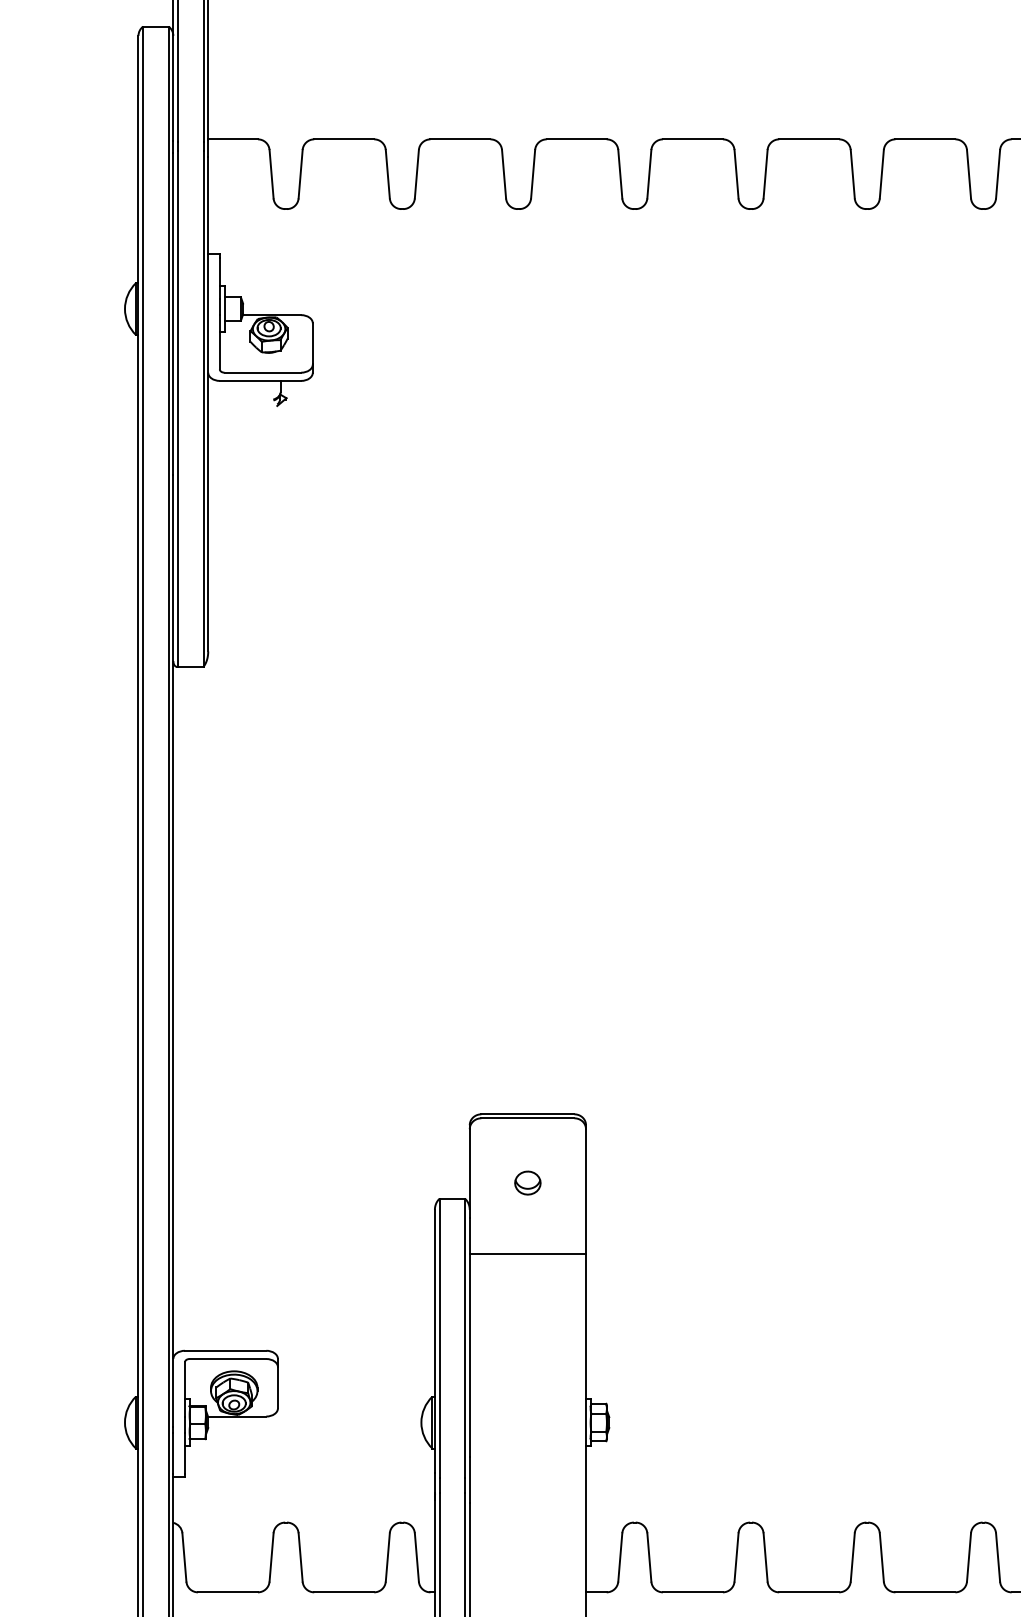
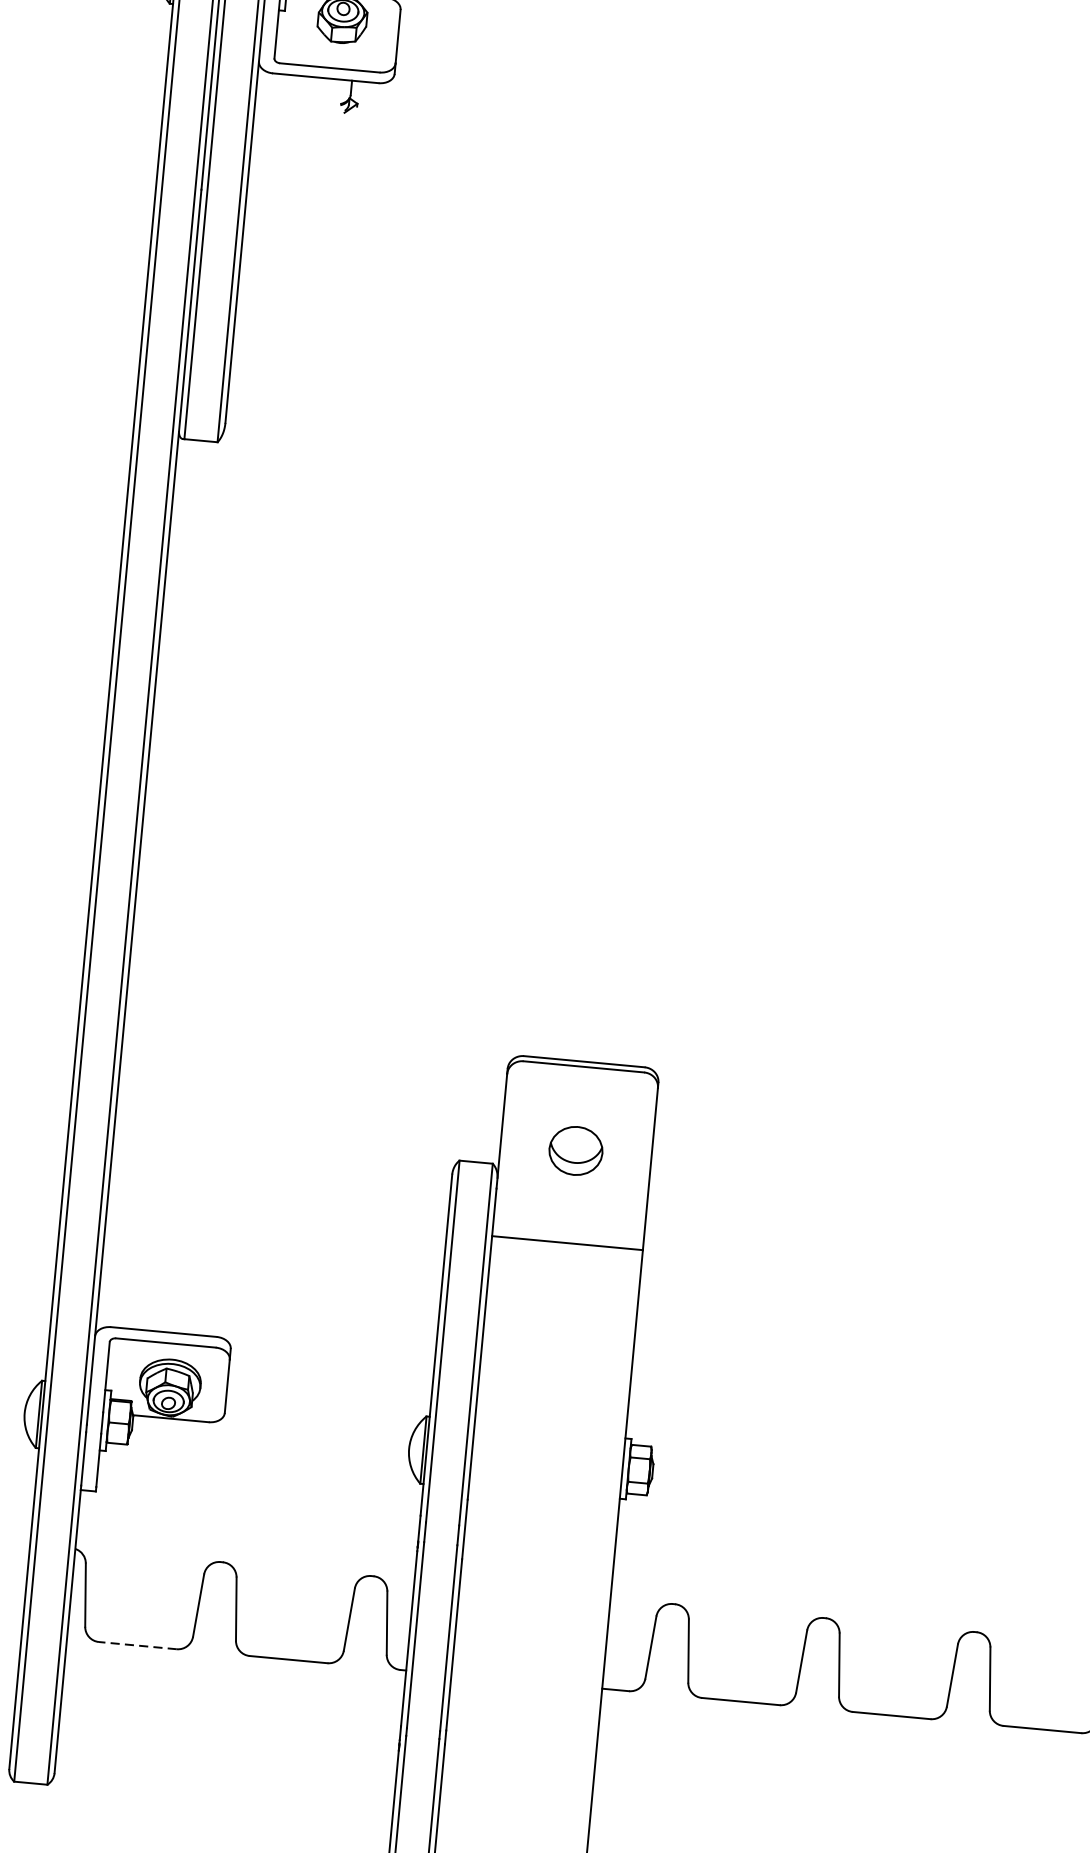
part: (527, 1182) -> (575, 1150), size x1.6
line: (227, 1592) -> (137, 1645), solid -> dashed

